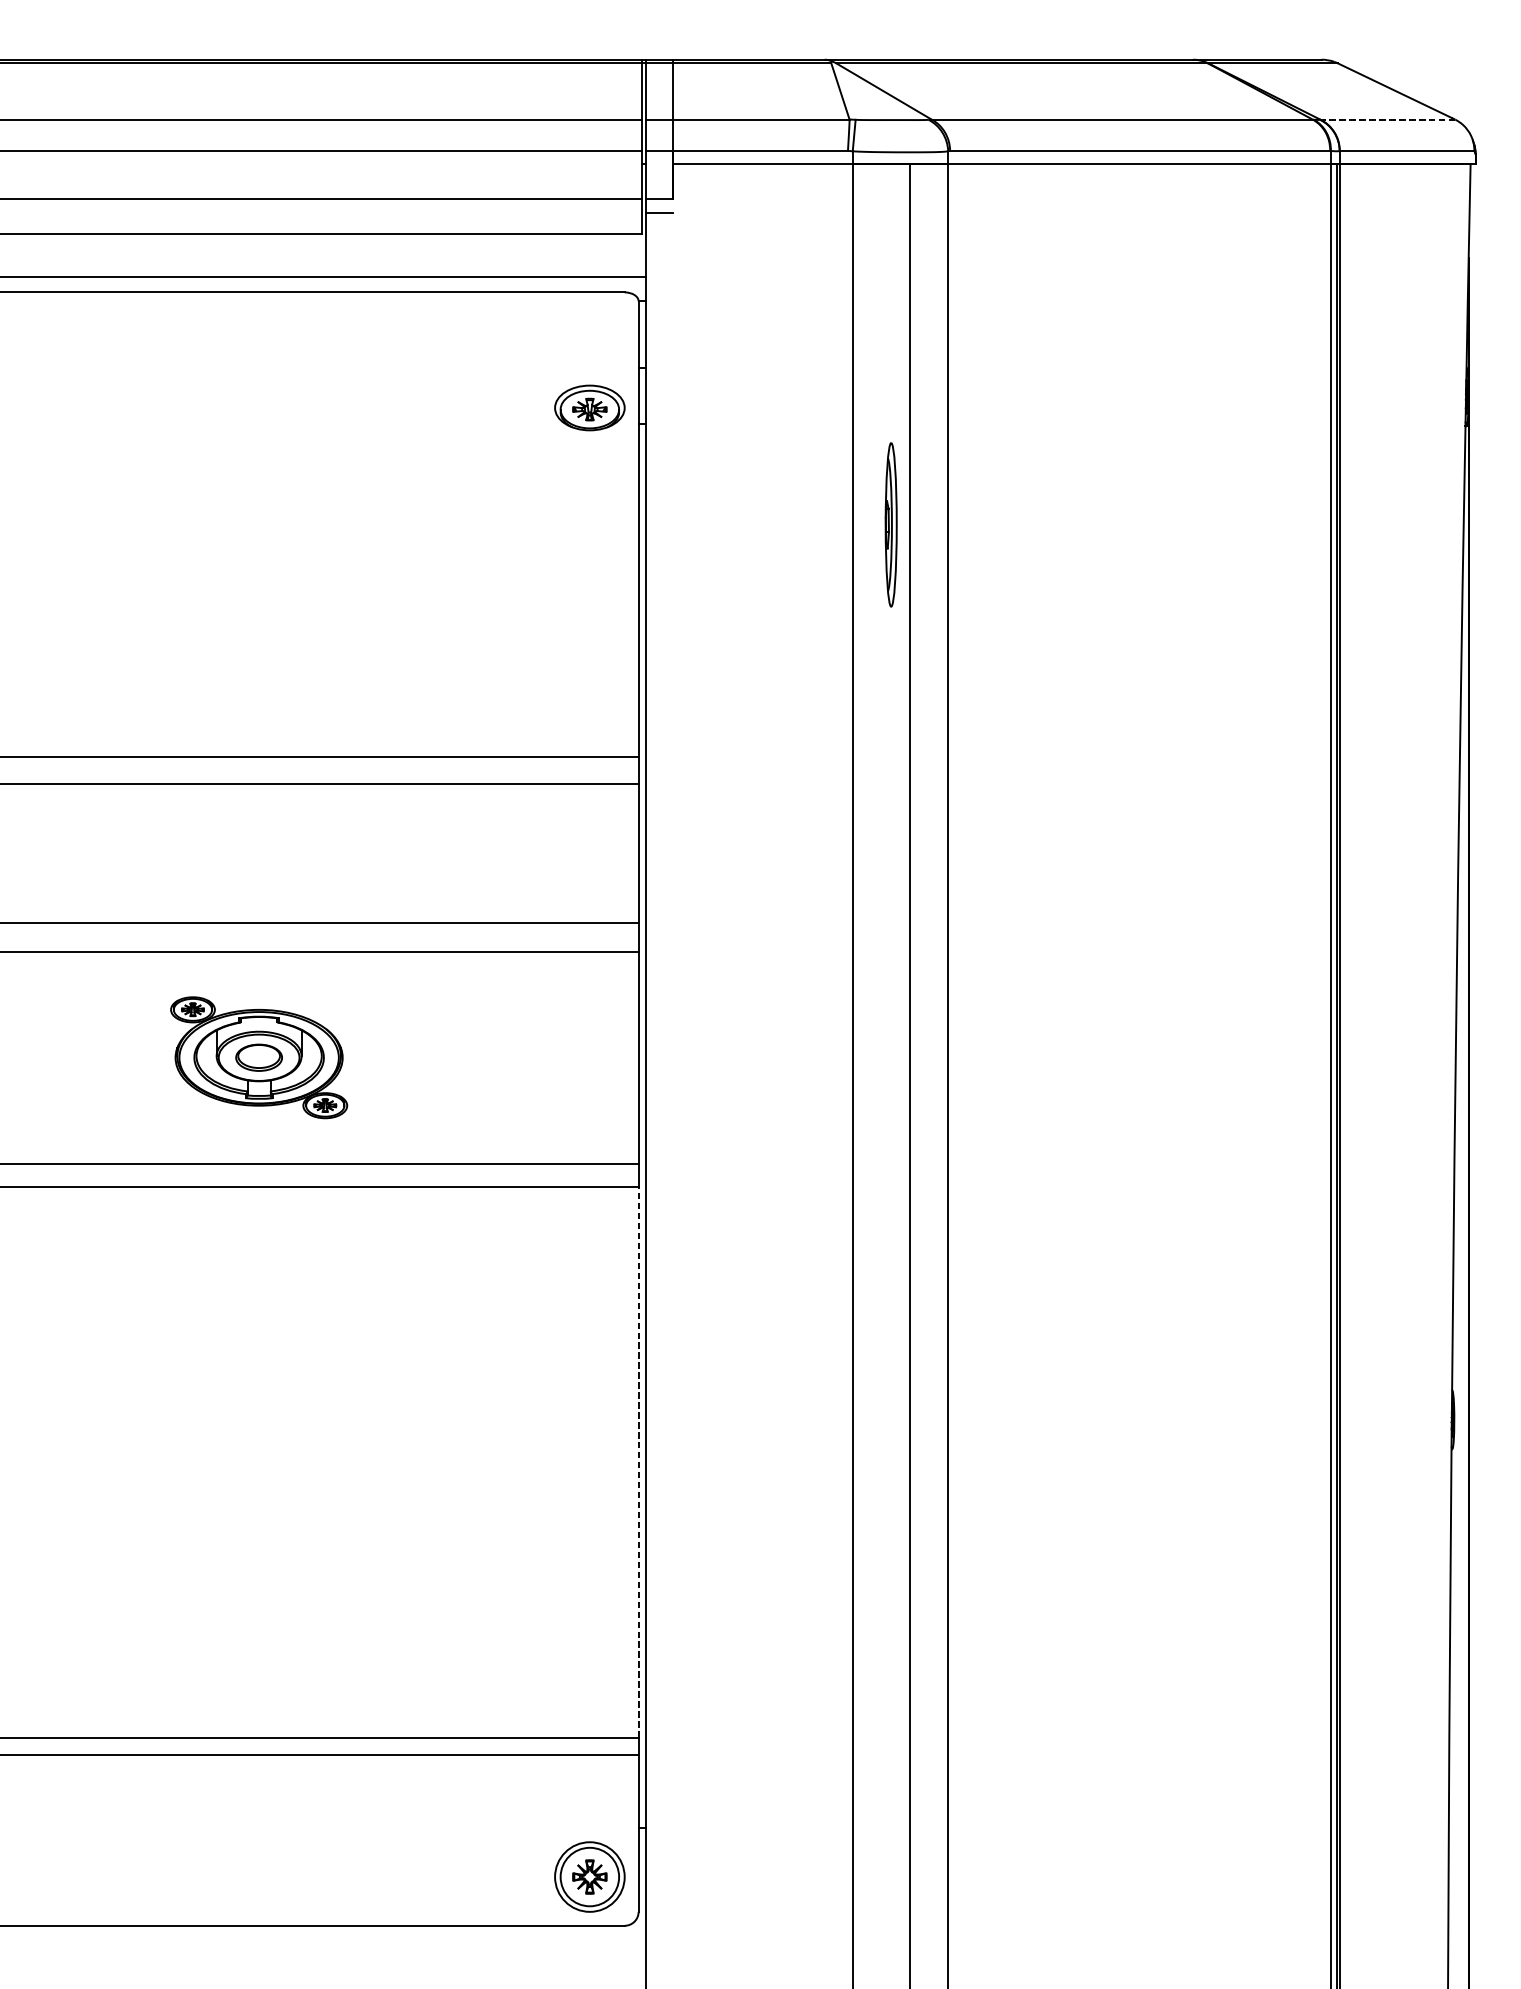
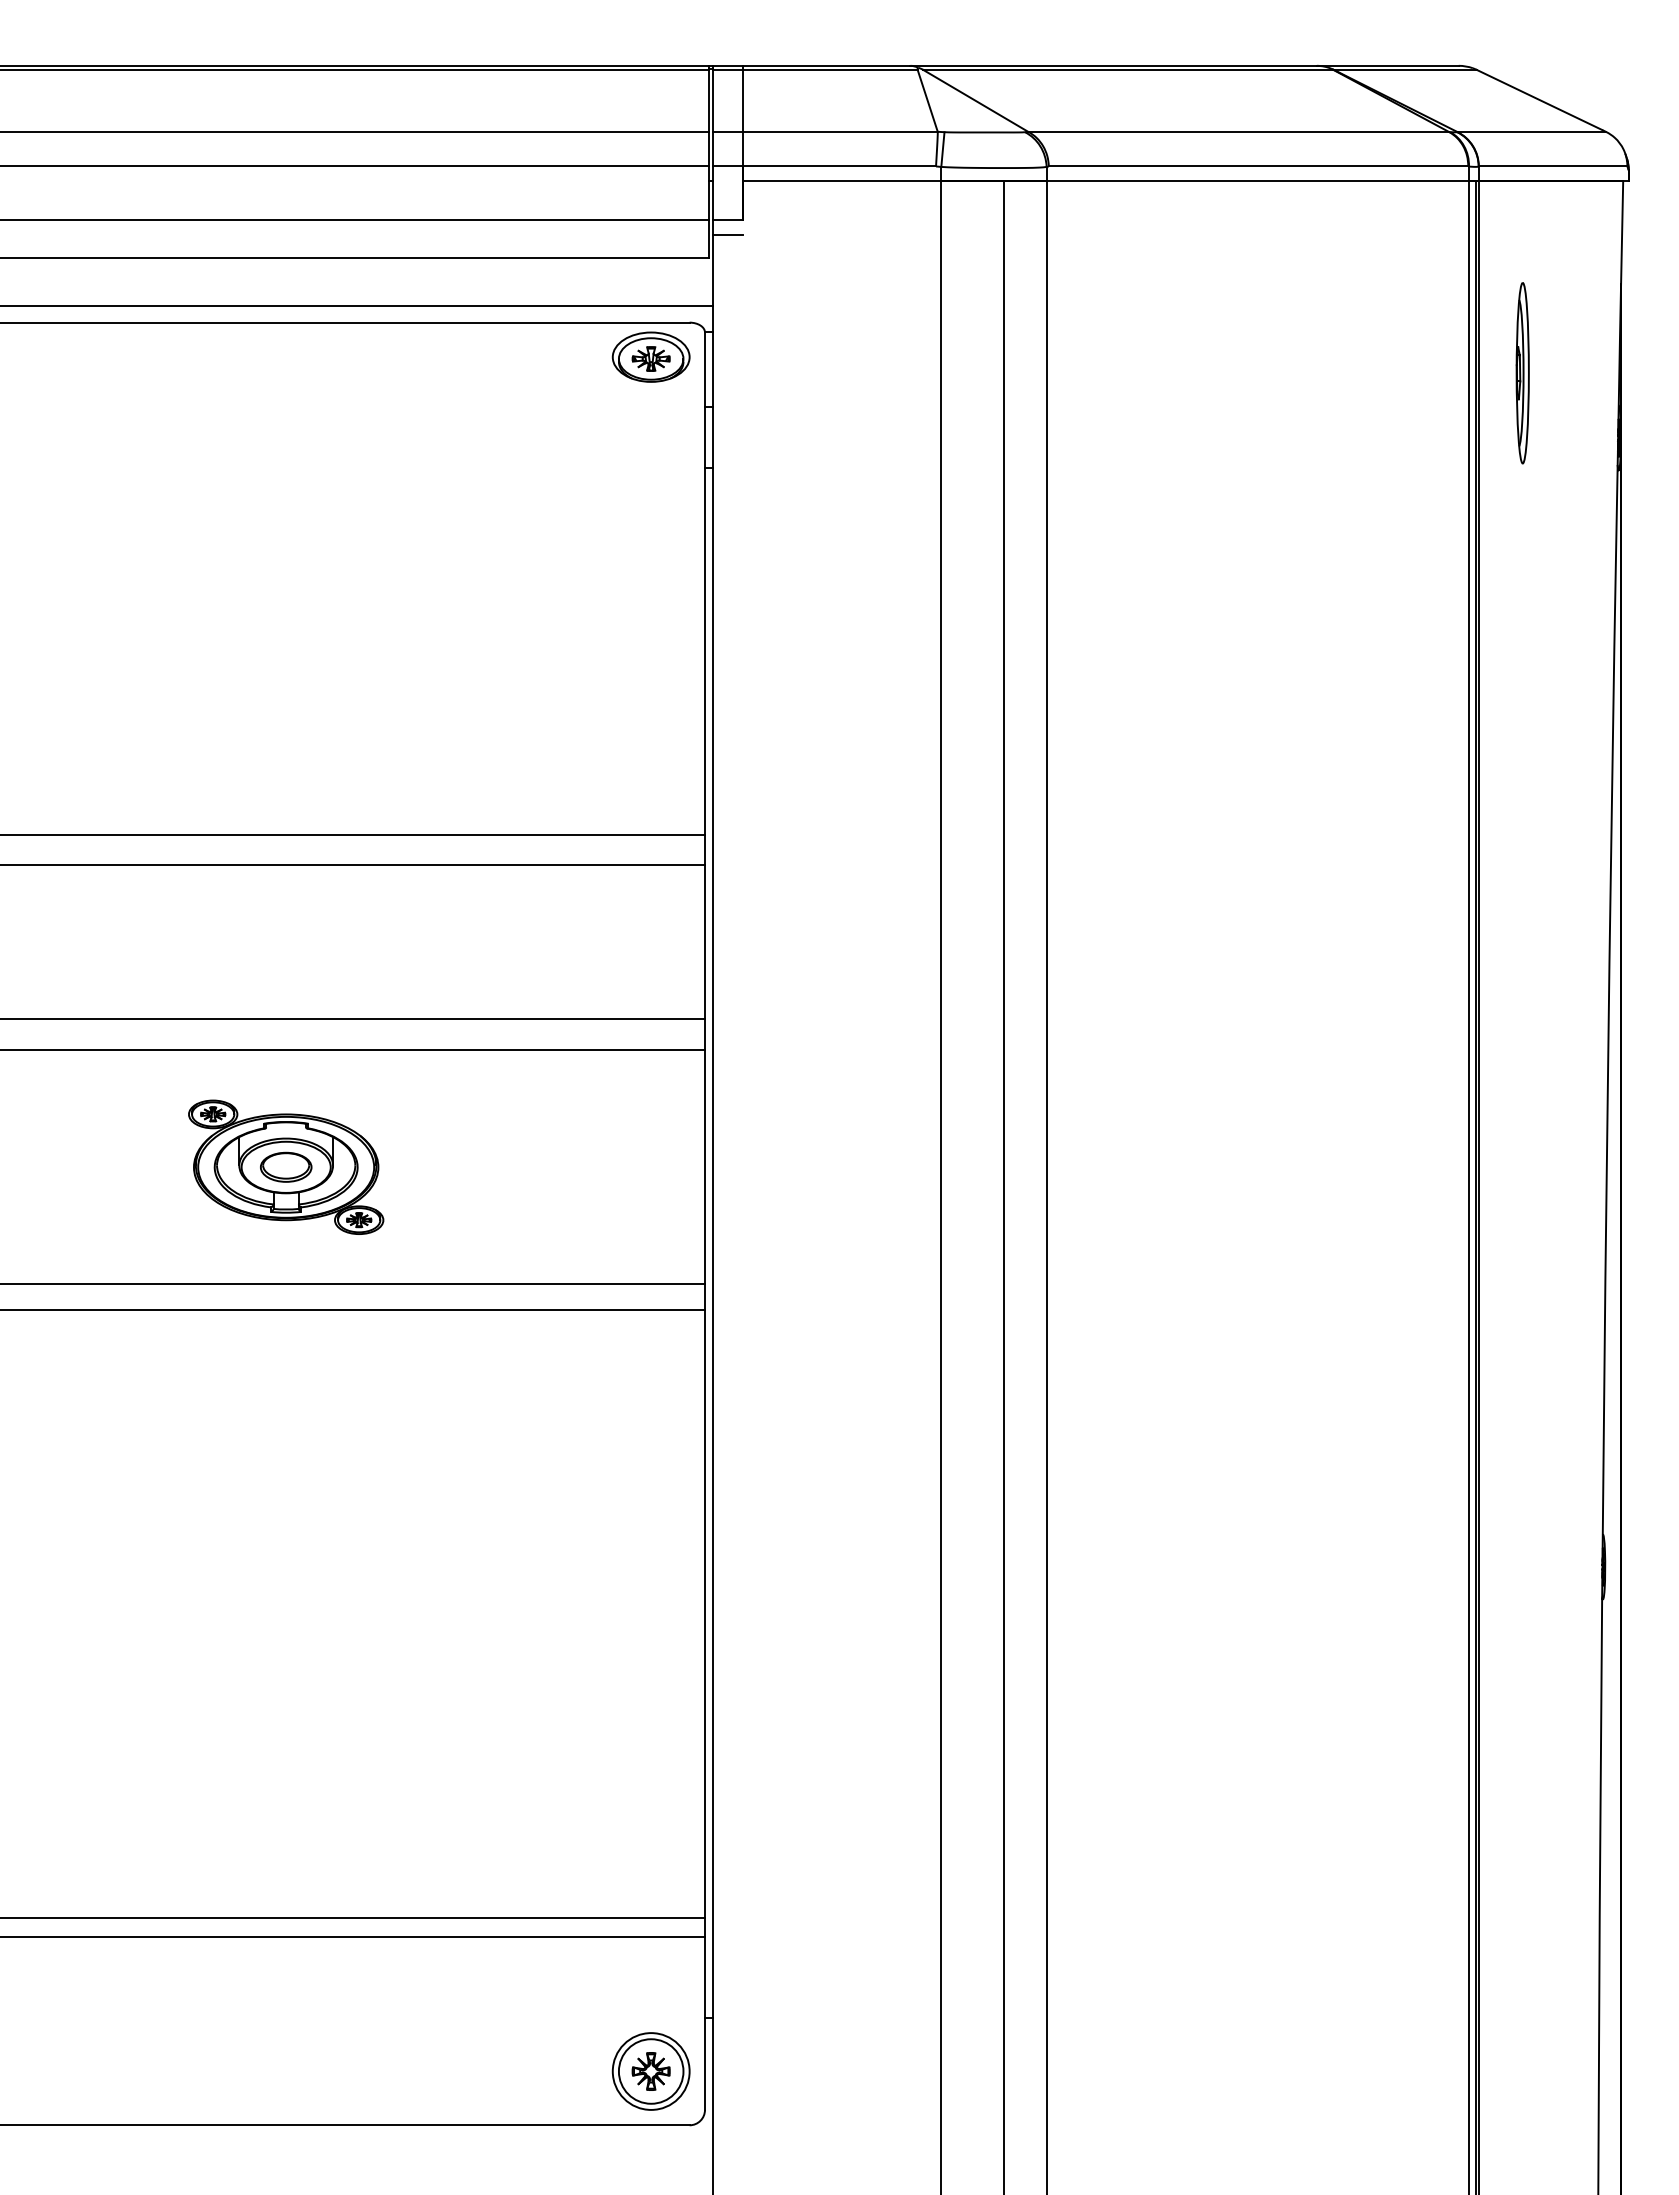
line: (1387, 120) -> (1531, 132), dashed -> solid
part: (589, 407) -> (650, 356), moved
part: (890, 525) -> (1522, 373), moved
line: (639, 1462) -> (705, 1613), dashed -> solid

